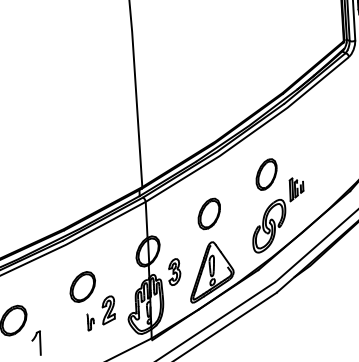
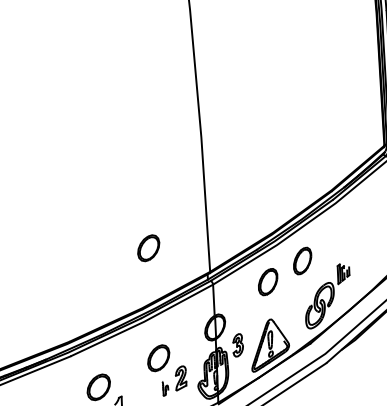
part: (70, 160) -> (148, 248), added
part: (266, 173) -> (302, 260), moved
part: (209, 214) -> (268, 282), moved

